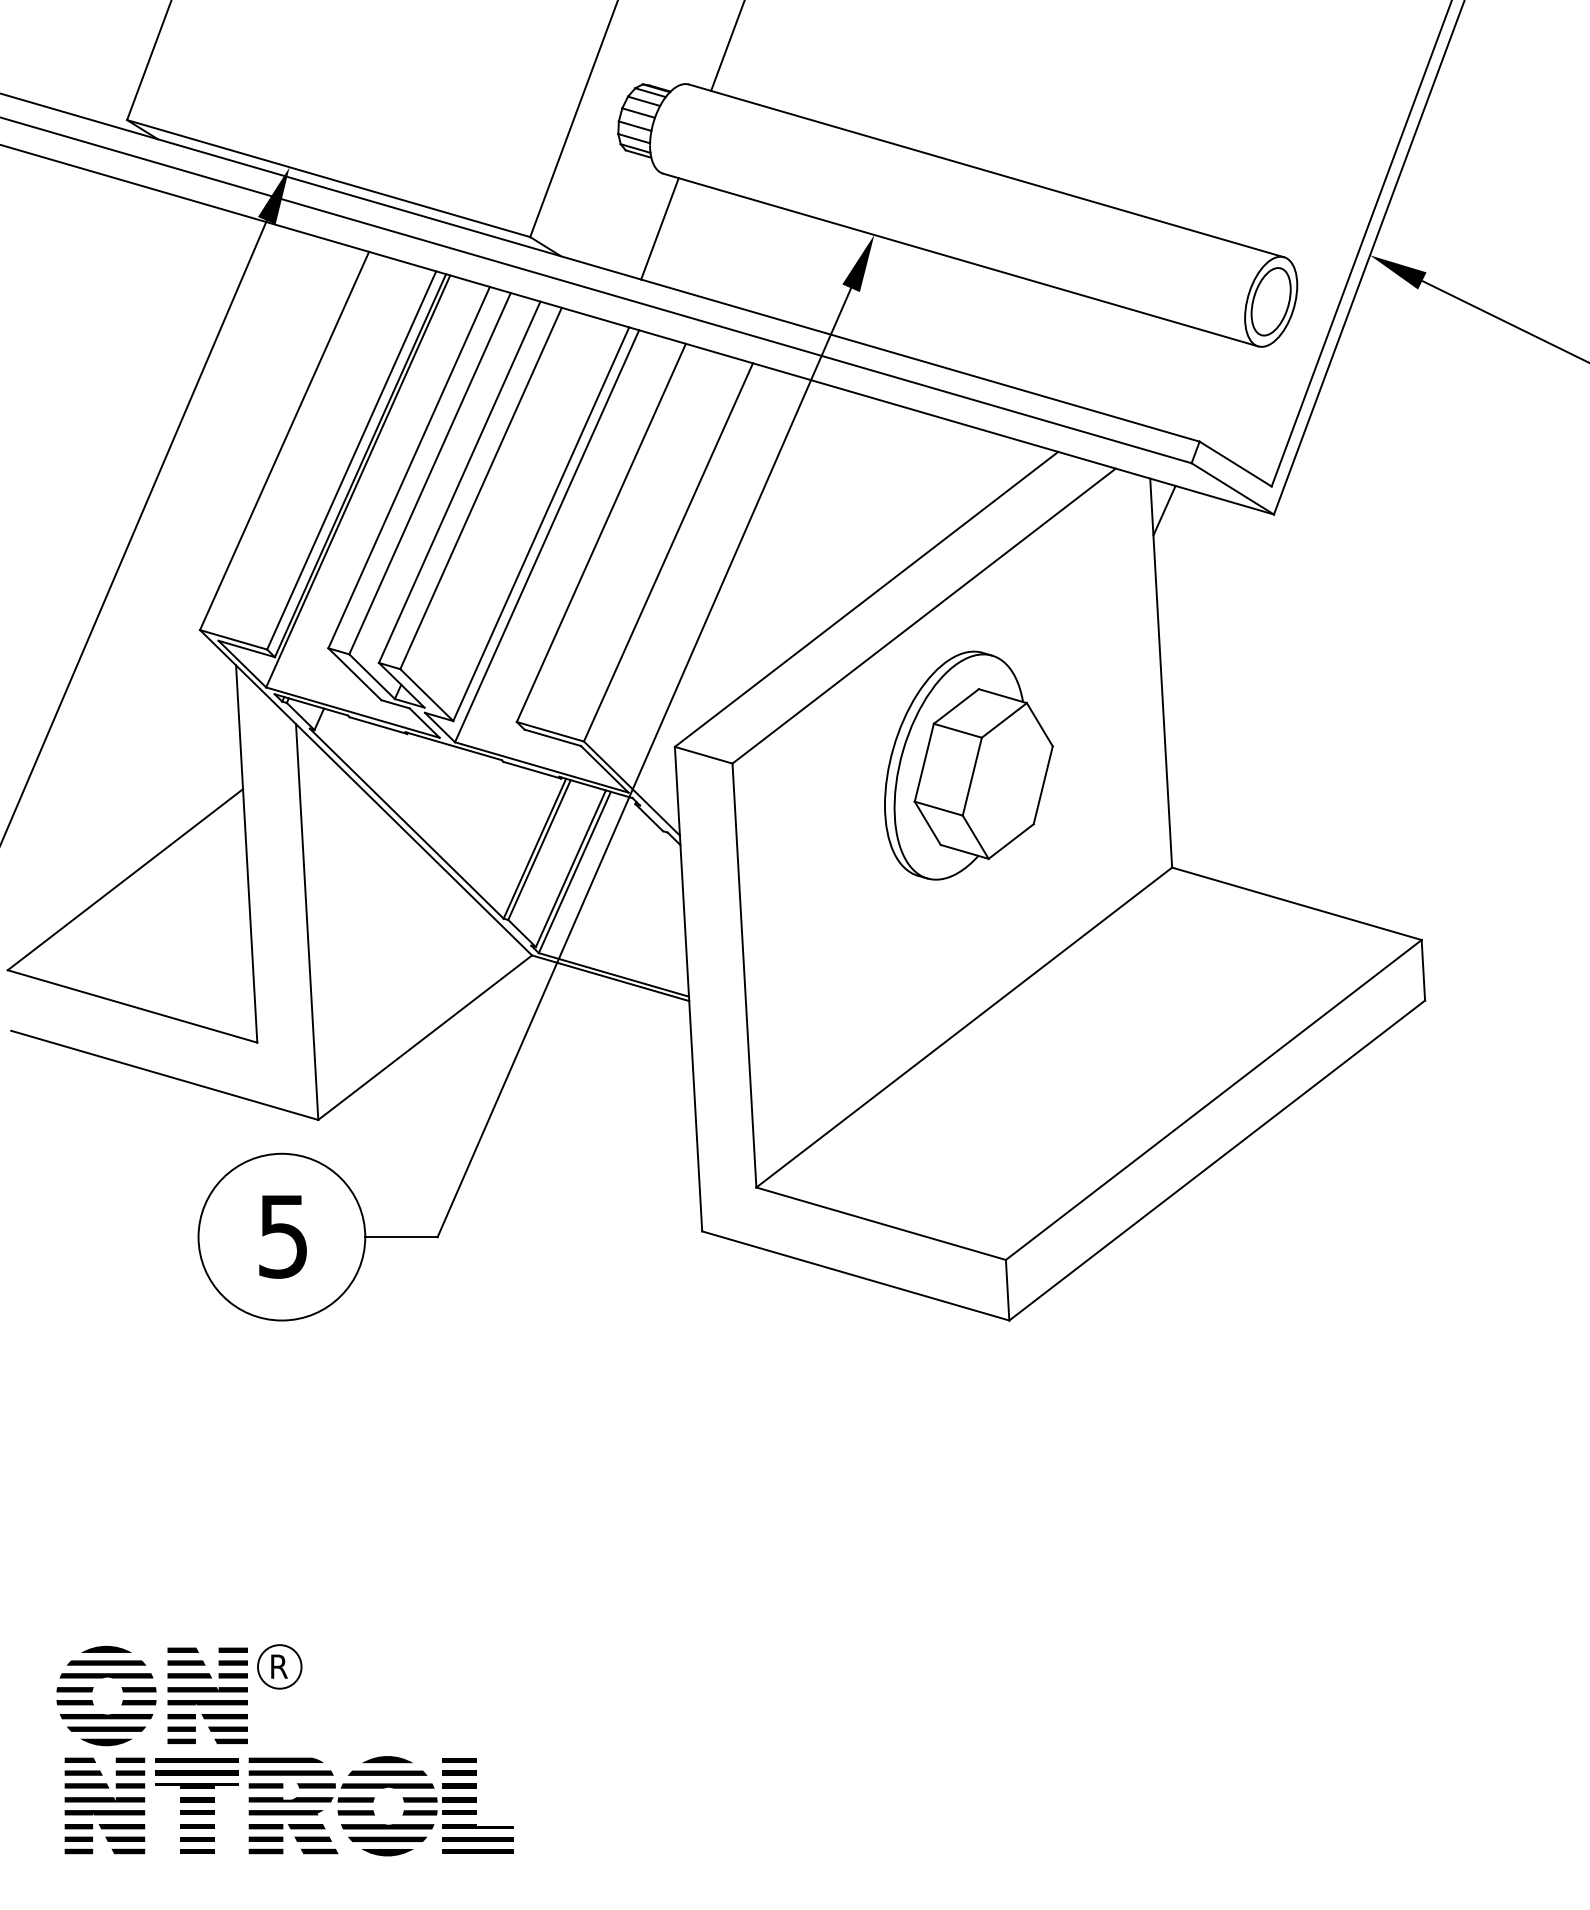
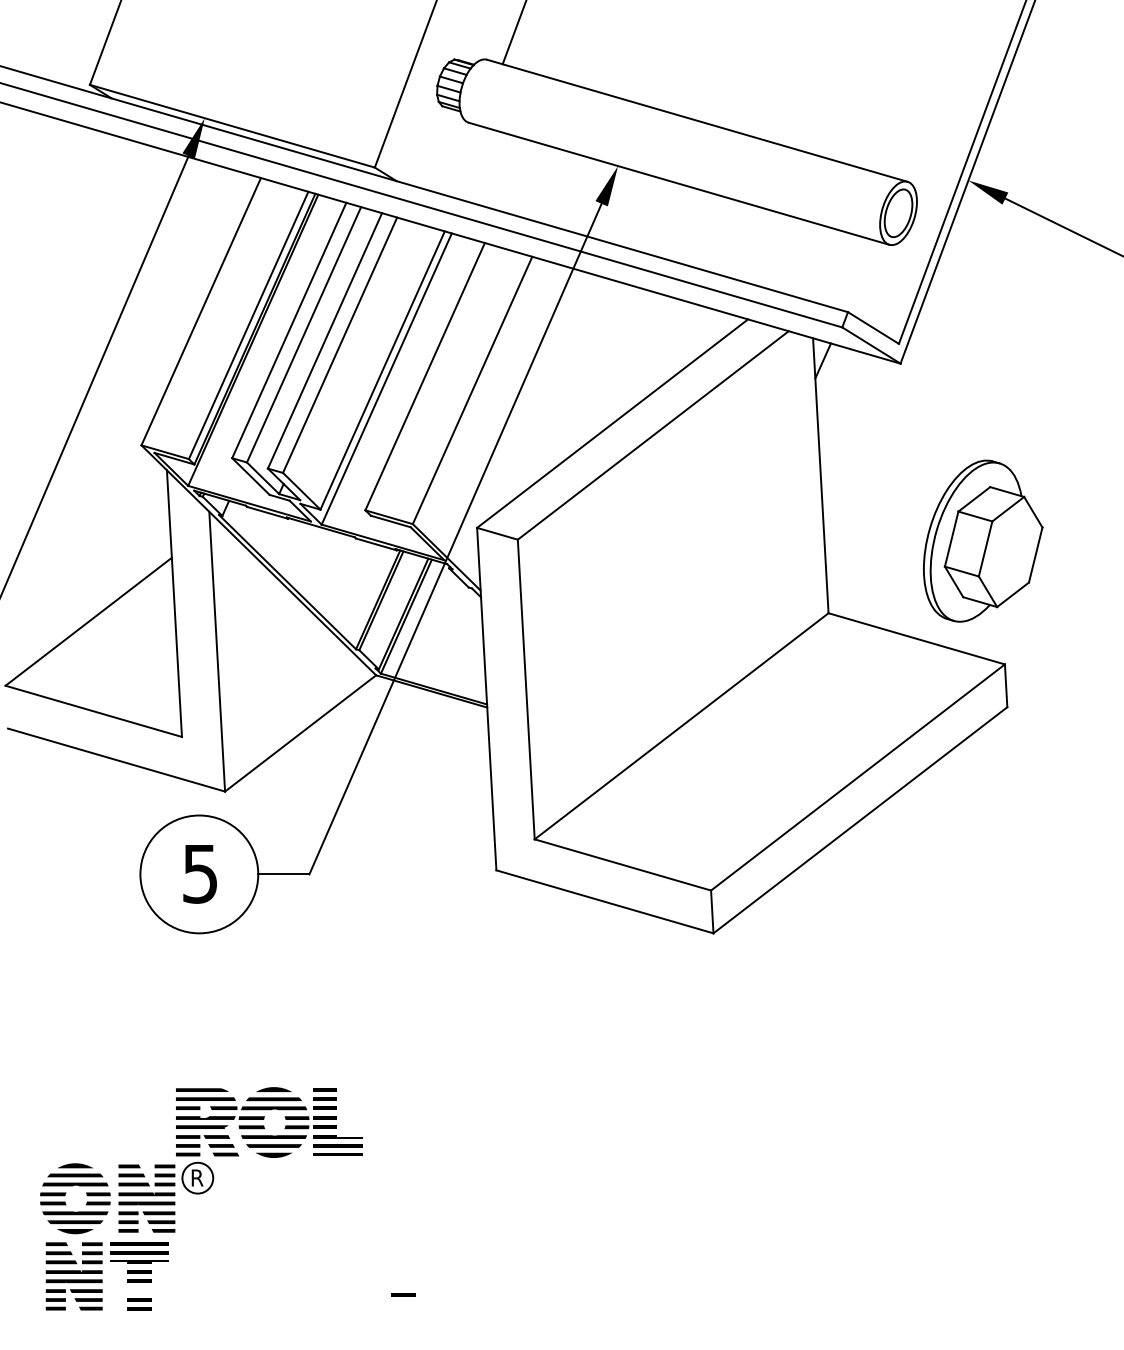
line: (659, 228) -> (466, 161), removed
part: (968, 765) -> (982, 541), moved
part: (373, 1802) -> (264, 1119), moved
line: (197, 1826) -> (403, 1295), moved

